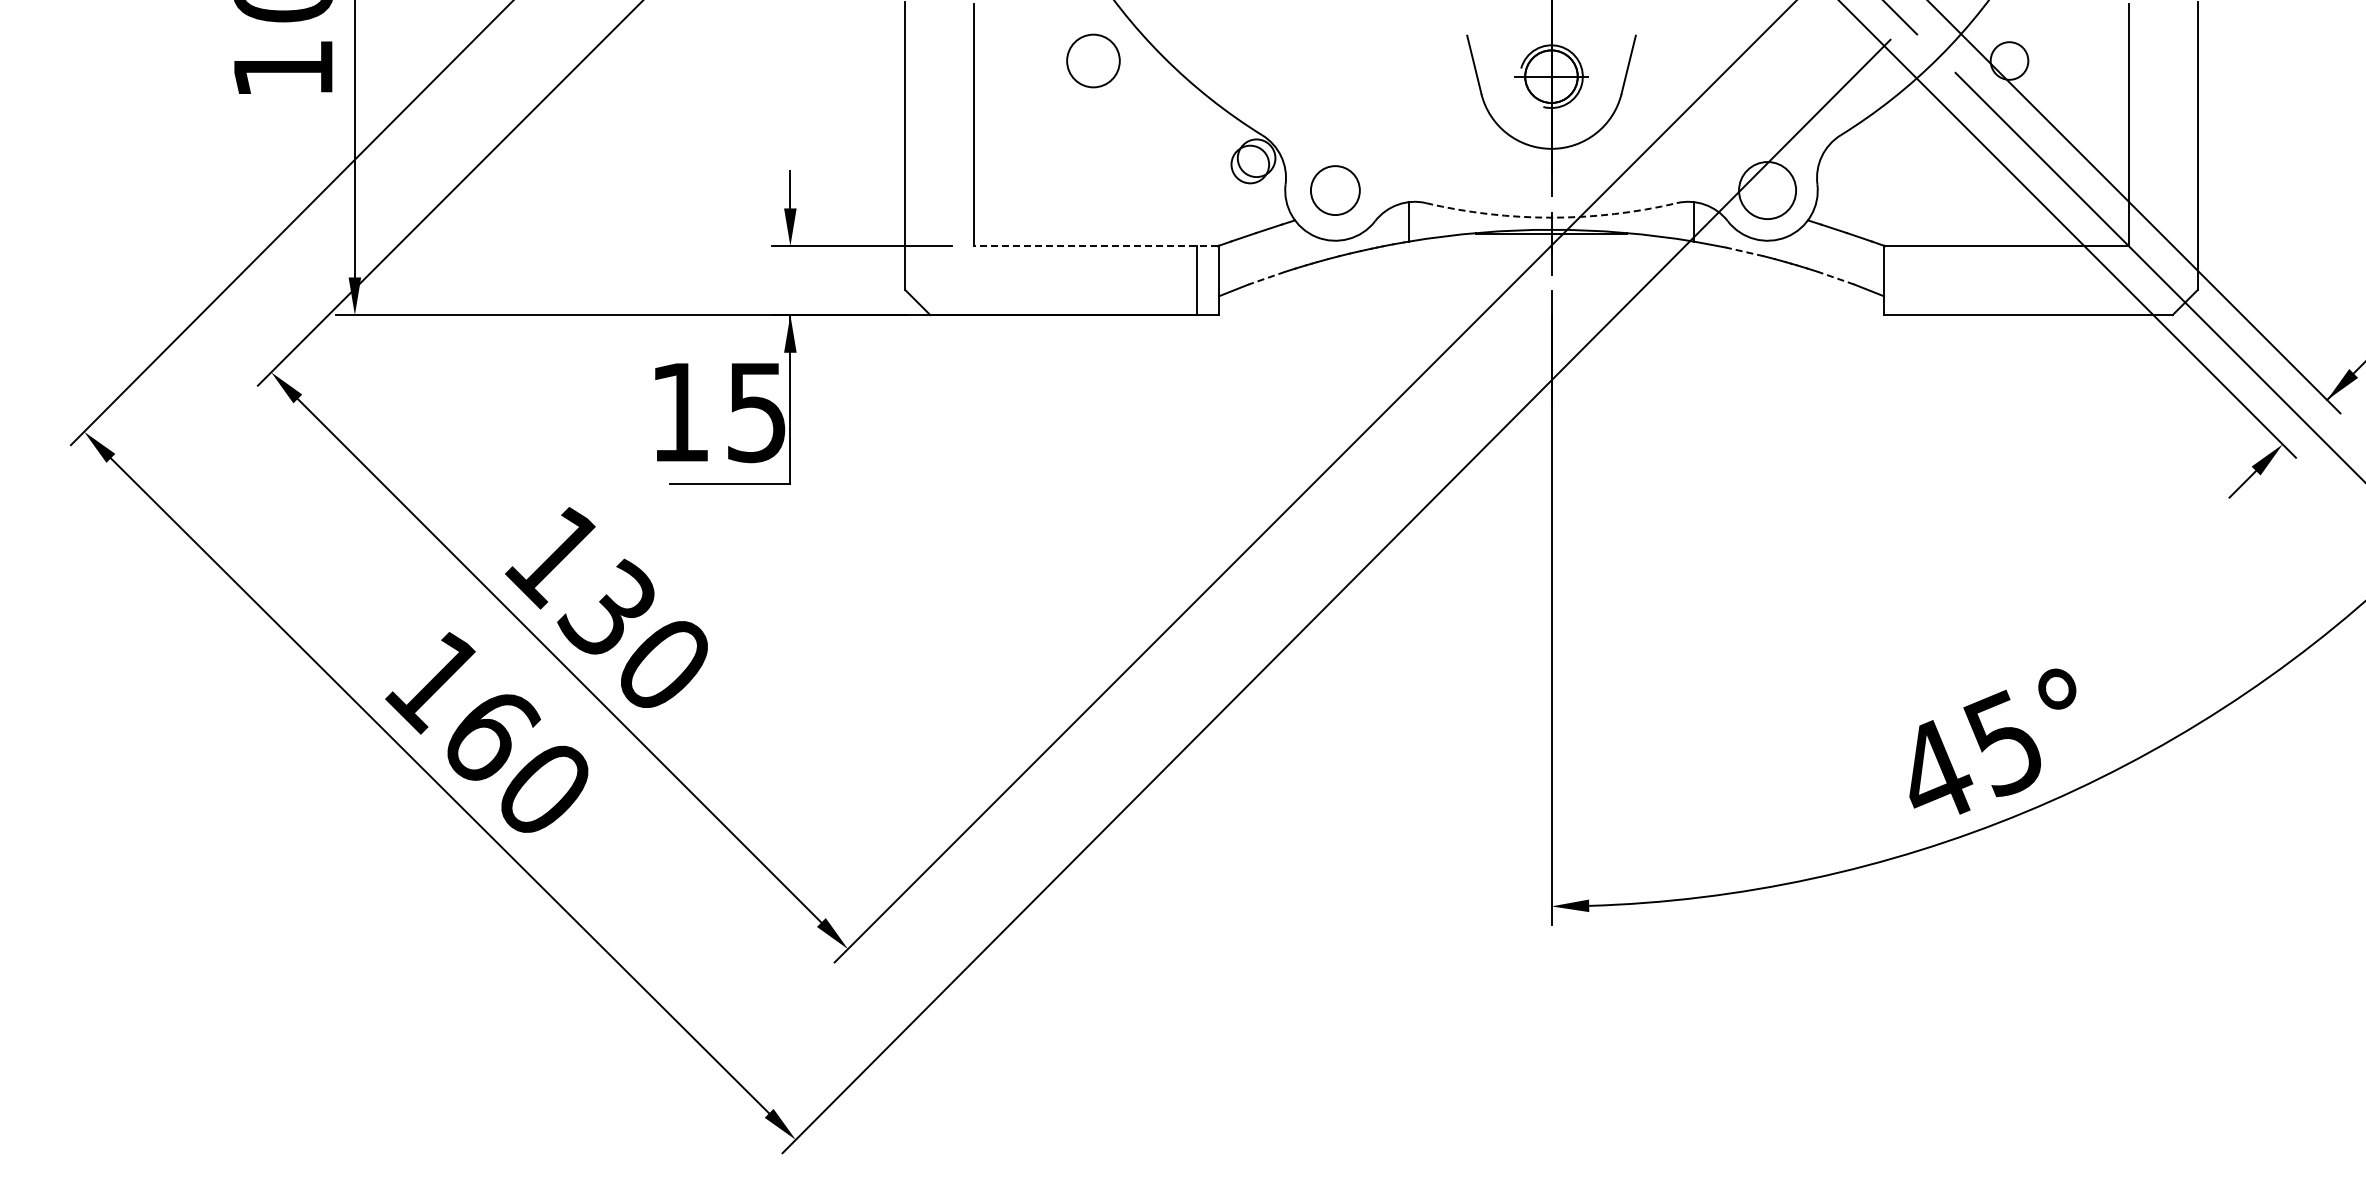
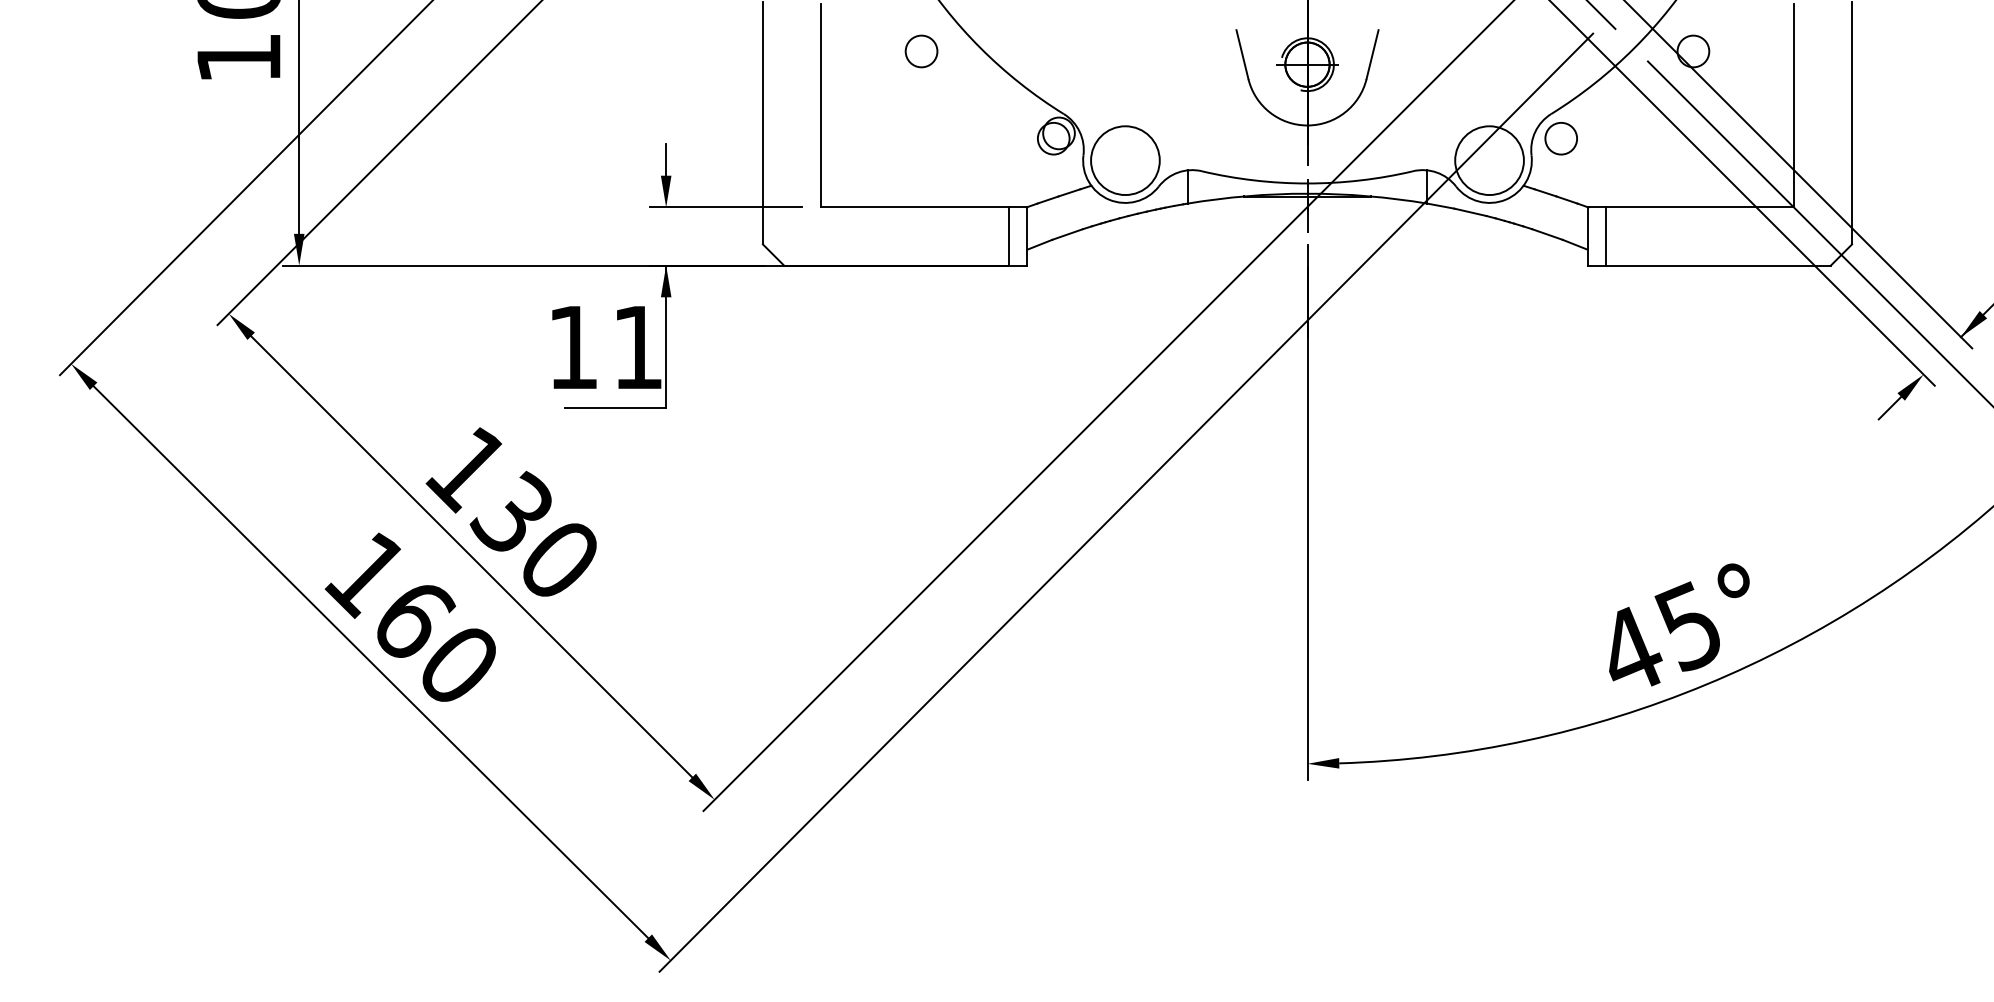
circle: (1093, 60) -> (921, 51), size x0.71
circle: (1852, 164) -> (1561, 138), added
circle: (1335, 190) -> (1125, 160), size x1.67
circle: (1767, 190) -> (1489, 160), size x1.43
arc: (1551, 217) -> (1307, 183), dashed -> solid
line: (1096, 246) -> (924, 207), dashed -> solid
line: (1744, 251) -> (1470, 211), dashed -> solid
line: (1266, 278) -> (1067, 234), dashed -> solid
line: (1835, 278) -> (1546, 234), dashed -> solid
line: (1905, 280) -> (1605, 236), added
text: (756, 413) -> (637, 348), 15 -> 11

